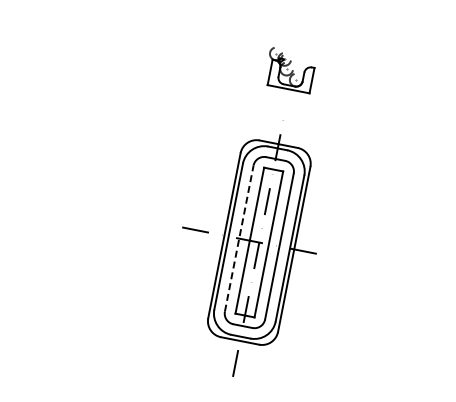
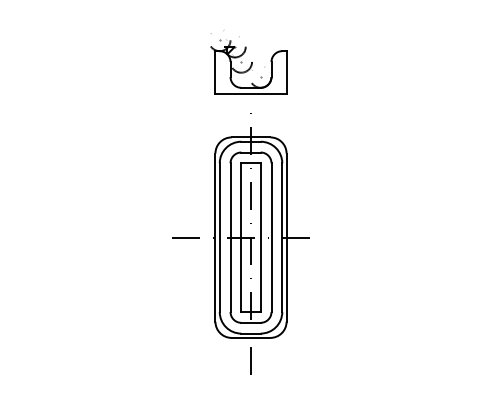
part: (290, 70) -> (248, 62), size x1.67
line: (239, 238) -> (230, 237), dashed -> solid

